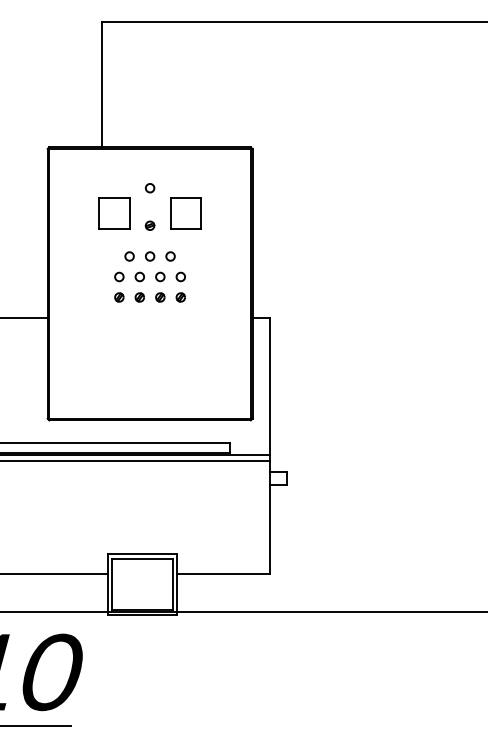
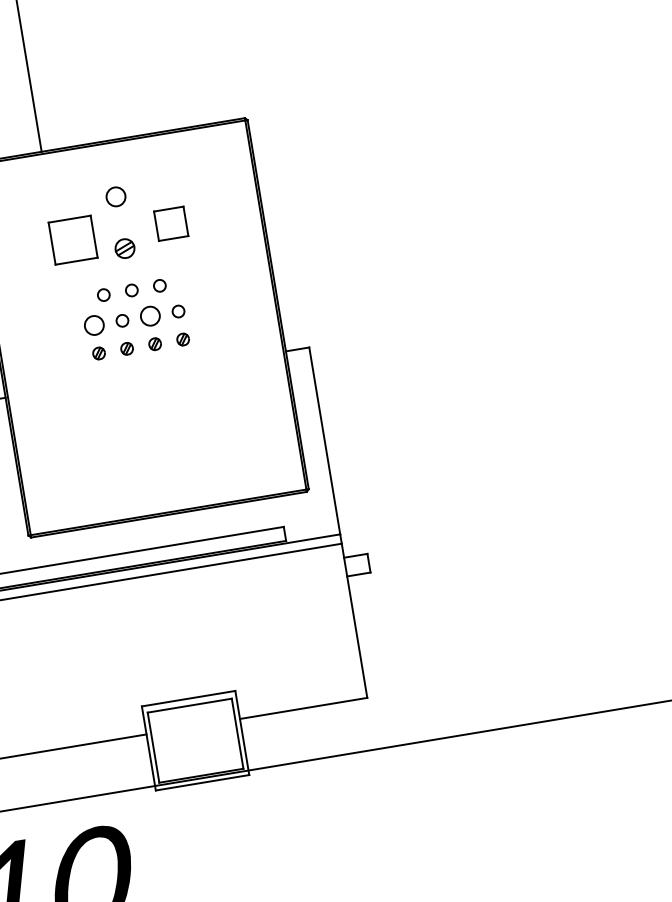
circle: (150, 188) -> (116, 197), size x1.6
part: (185, 213) -> (170, 223), size x0.7
part: (149, 225) -> (124, 248), size x1.6
circle: (119, 276) -> (94, 324), size x1.6
circle: (160, 276) -> (150, 315), size x1.6

